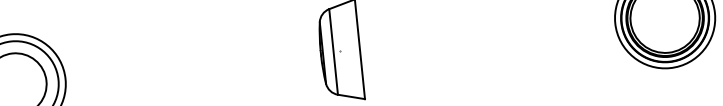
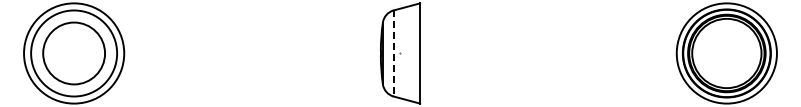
line: (333, 51) -> (393, 53), solid -> dashed

